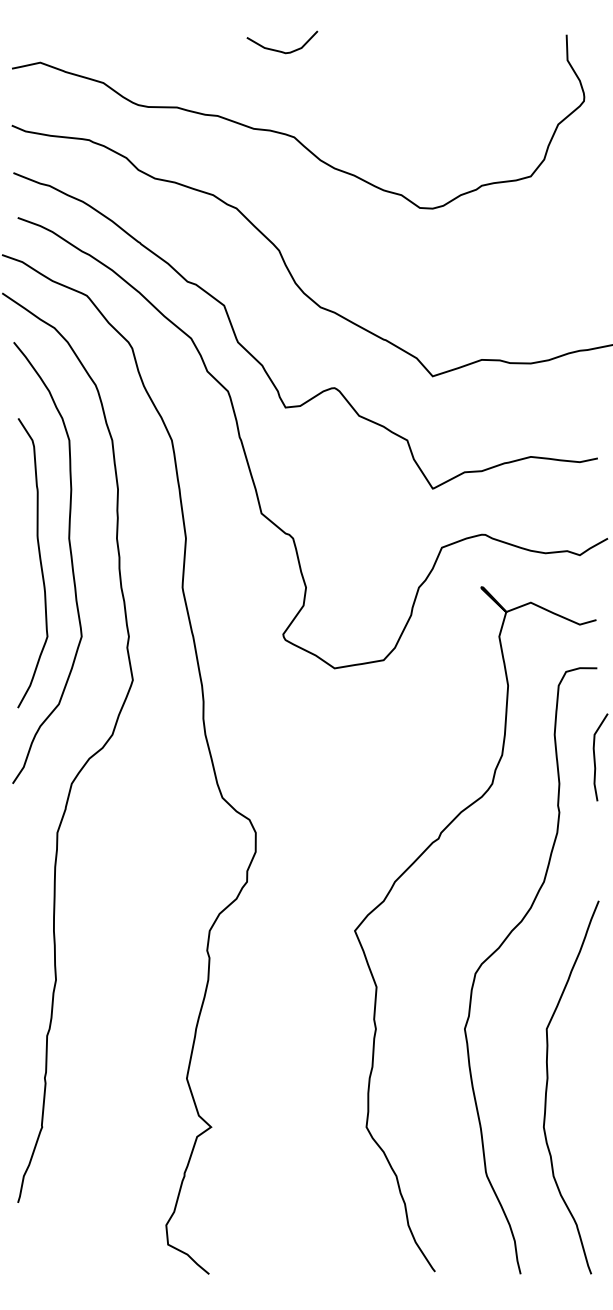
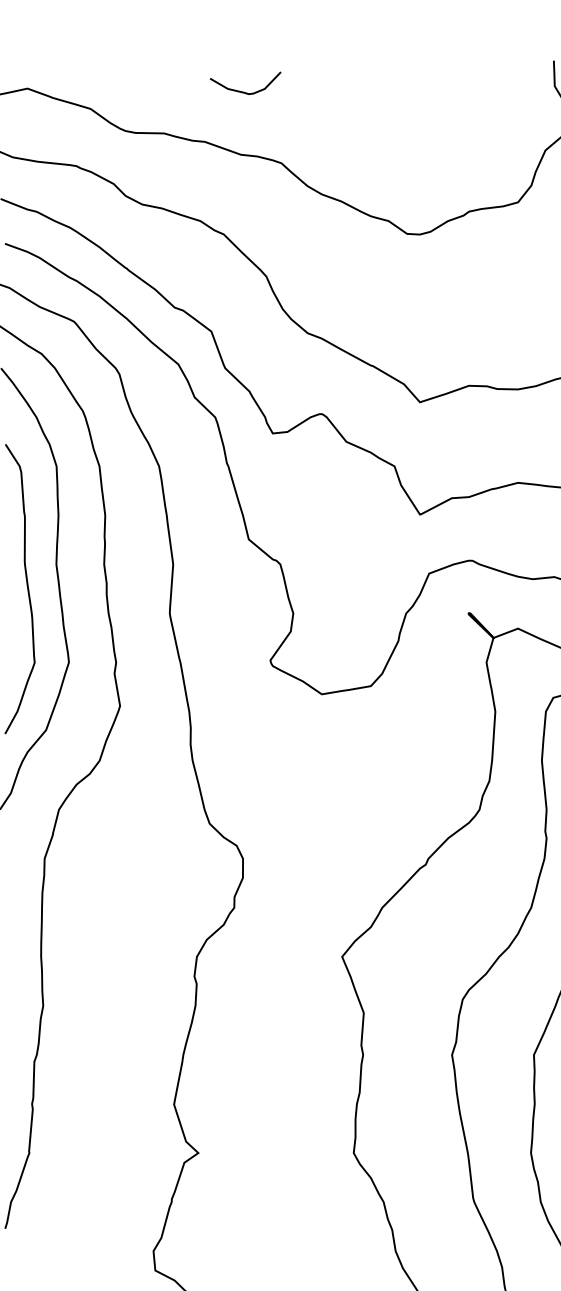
curve: (280, 50) -> (243, 91), moved

